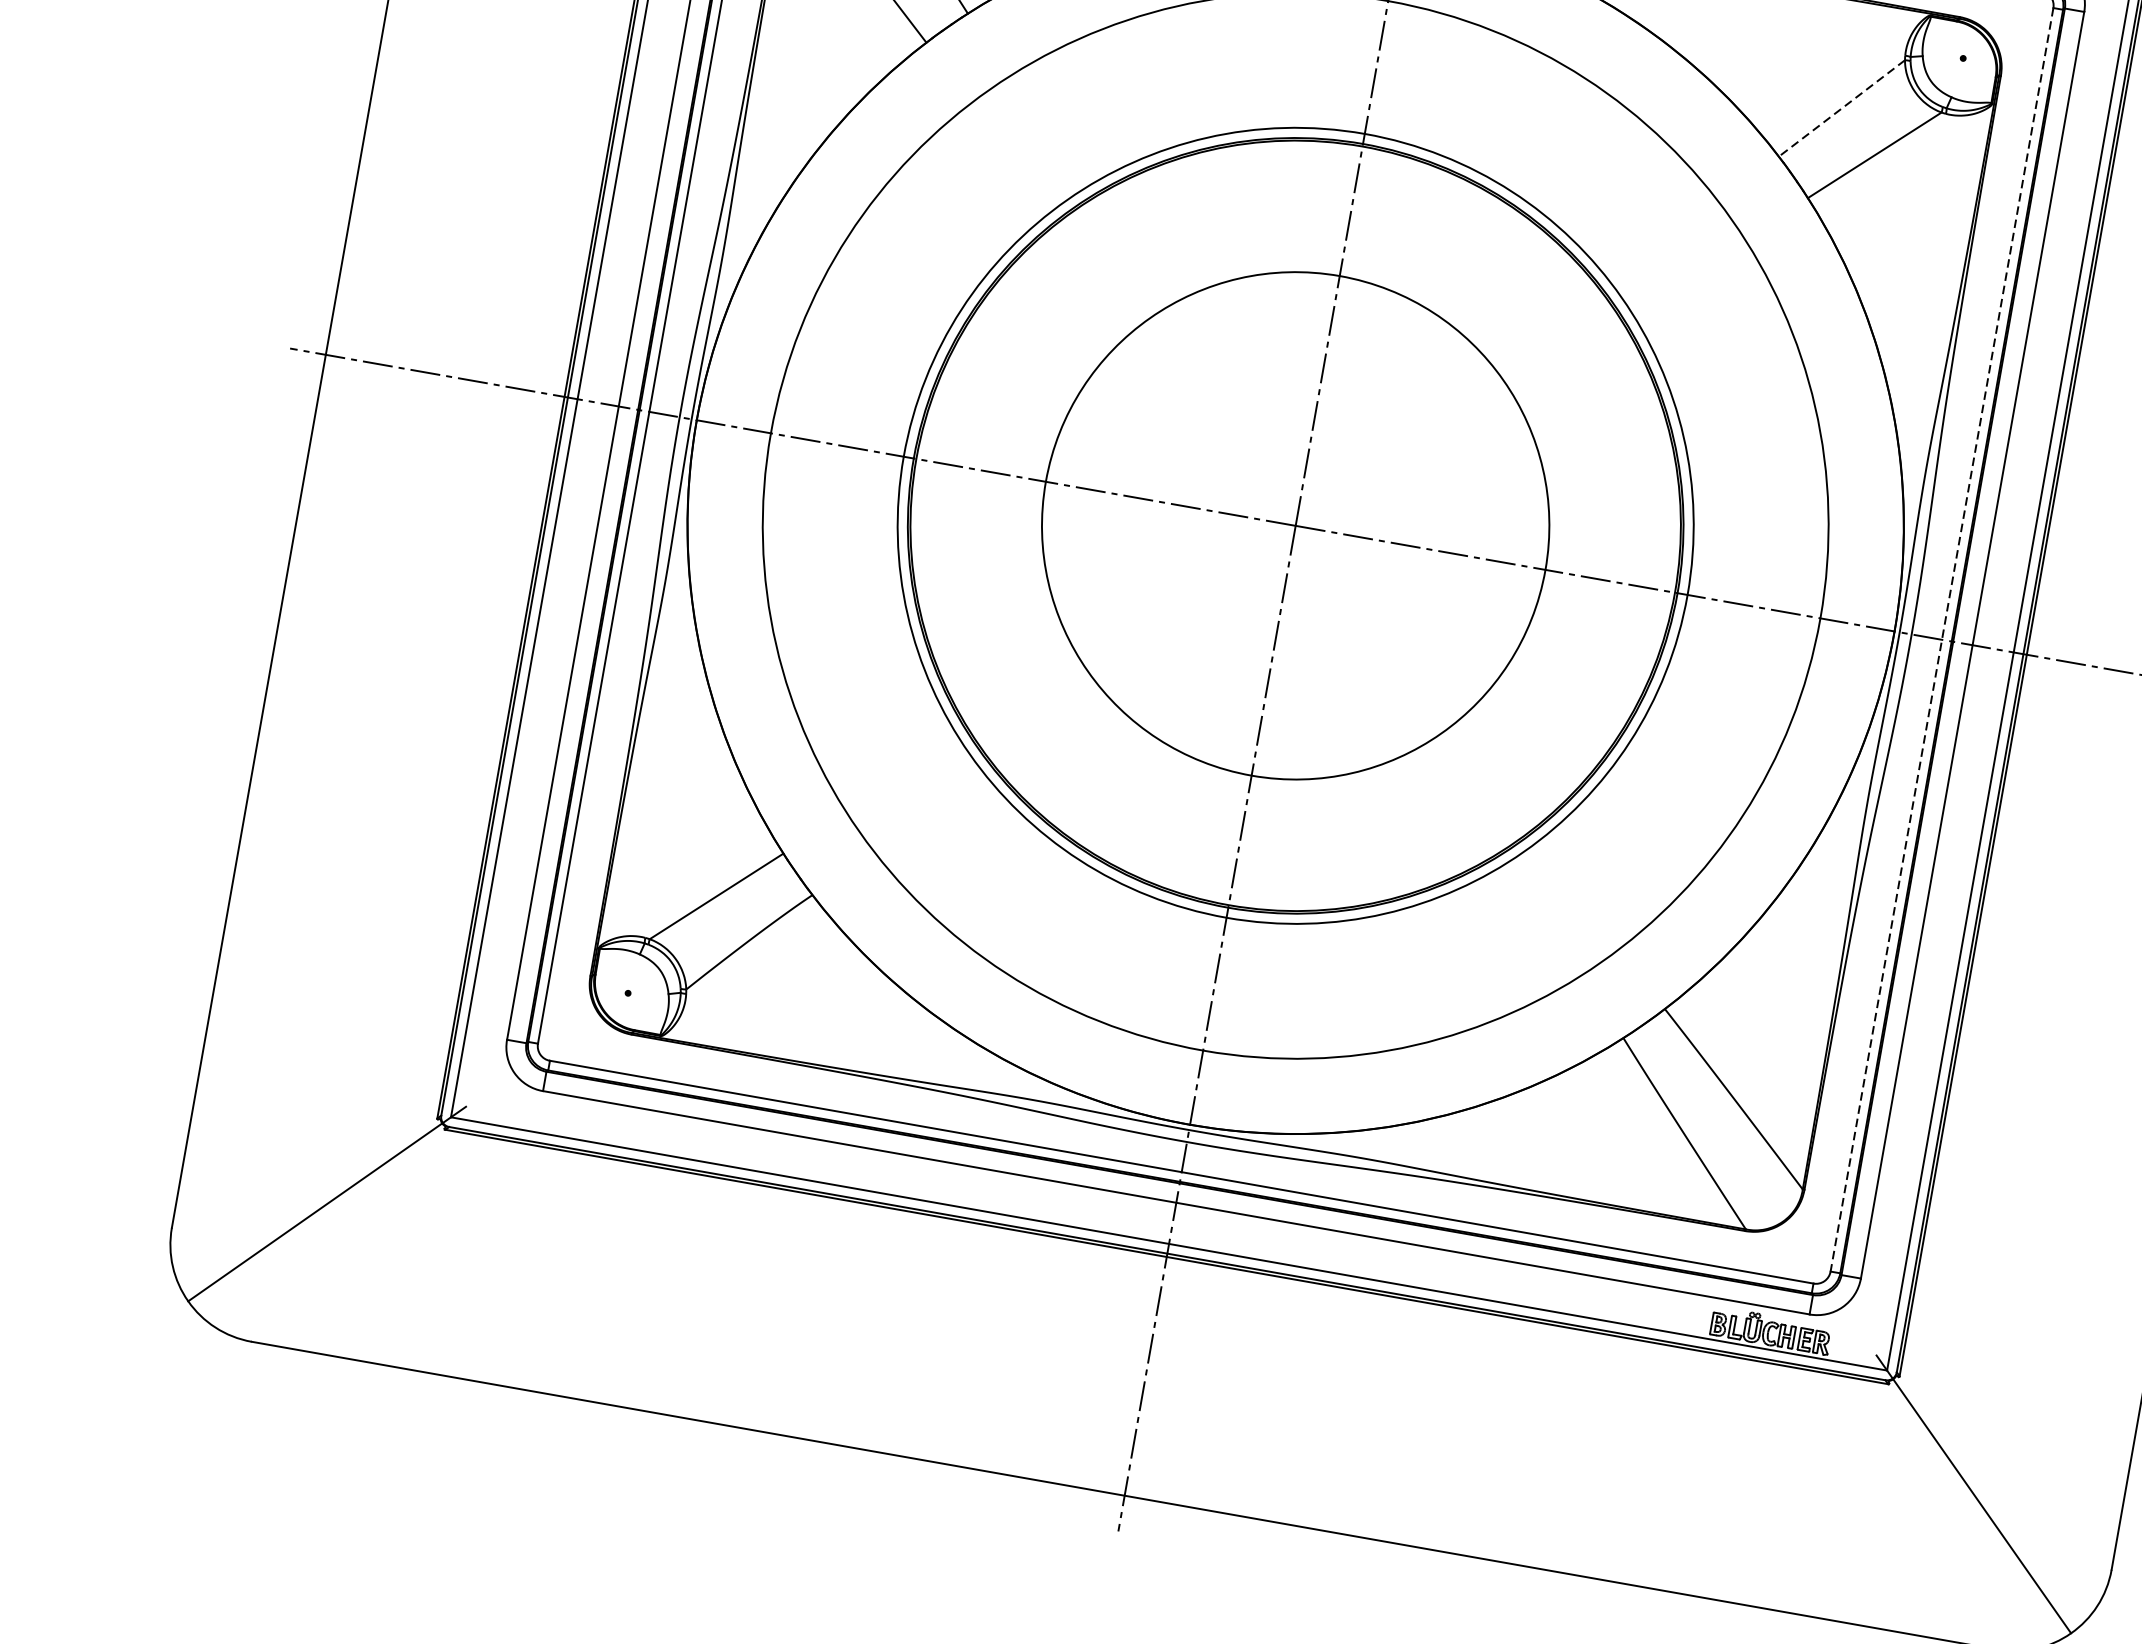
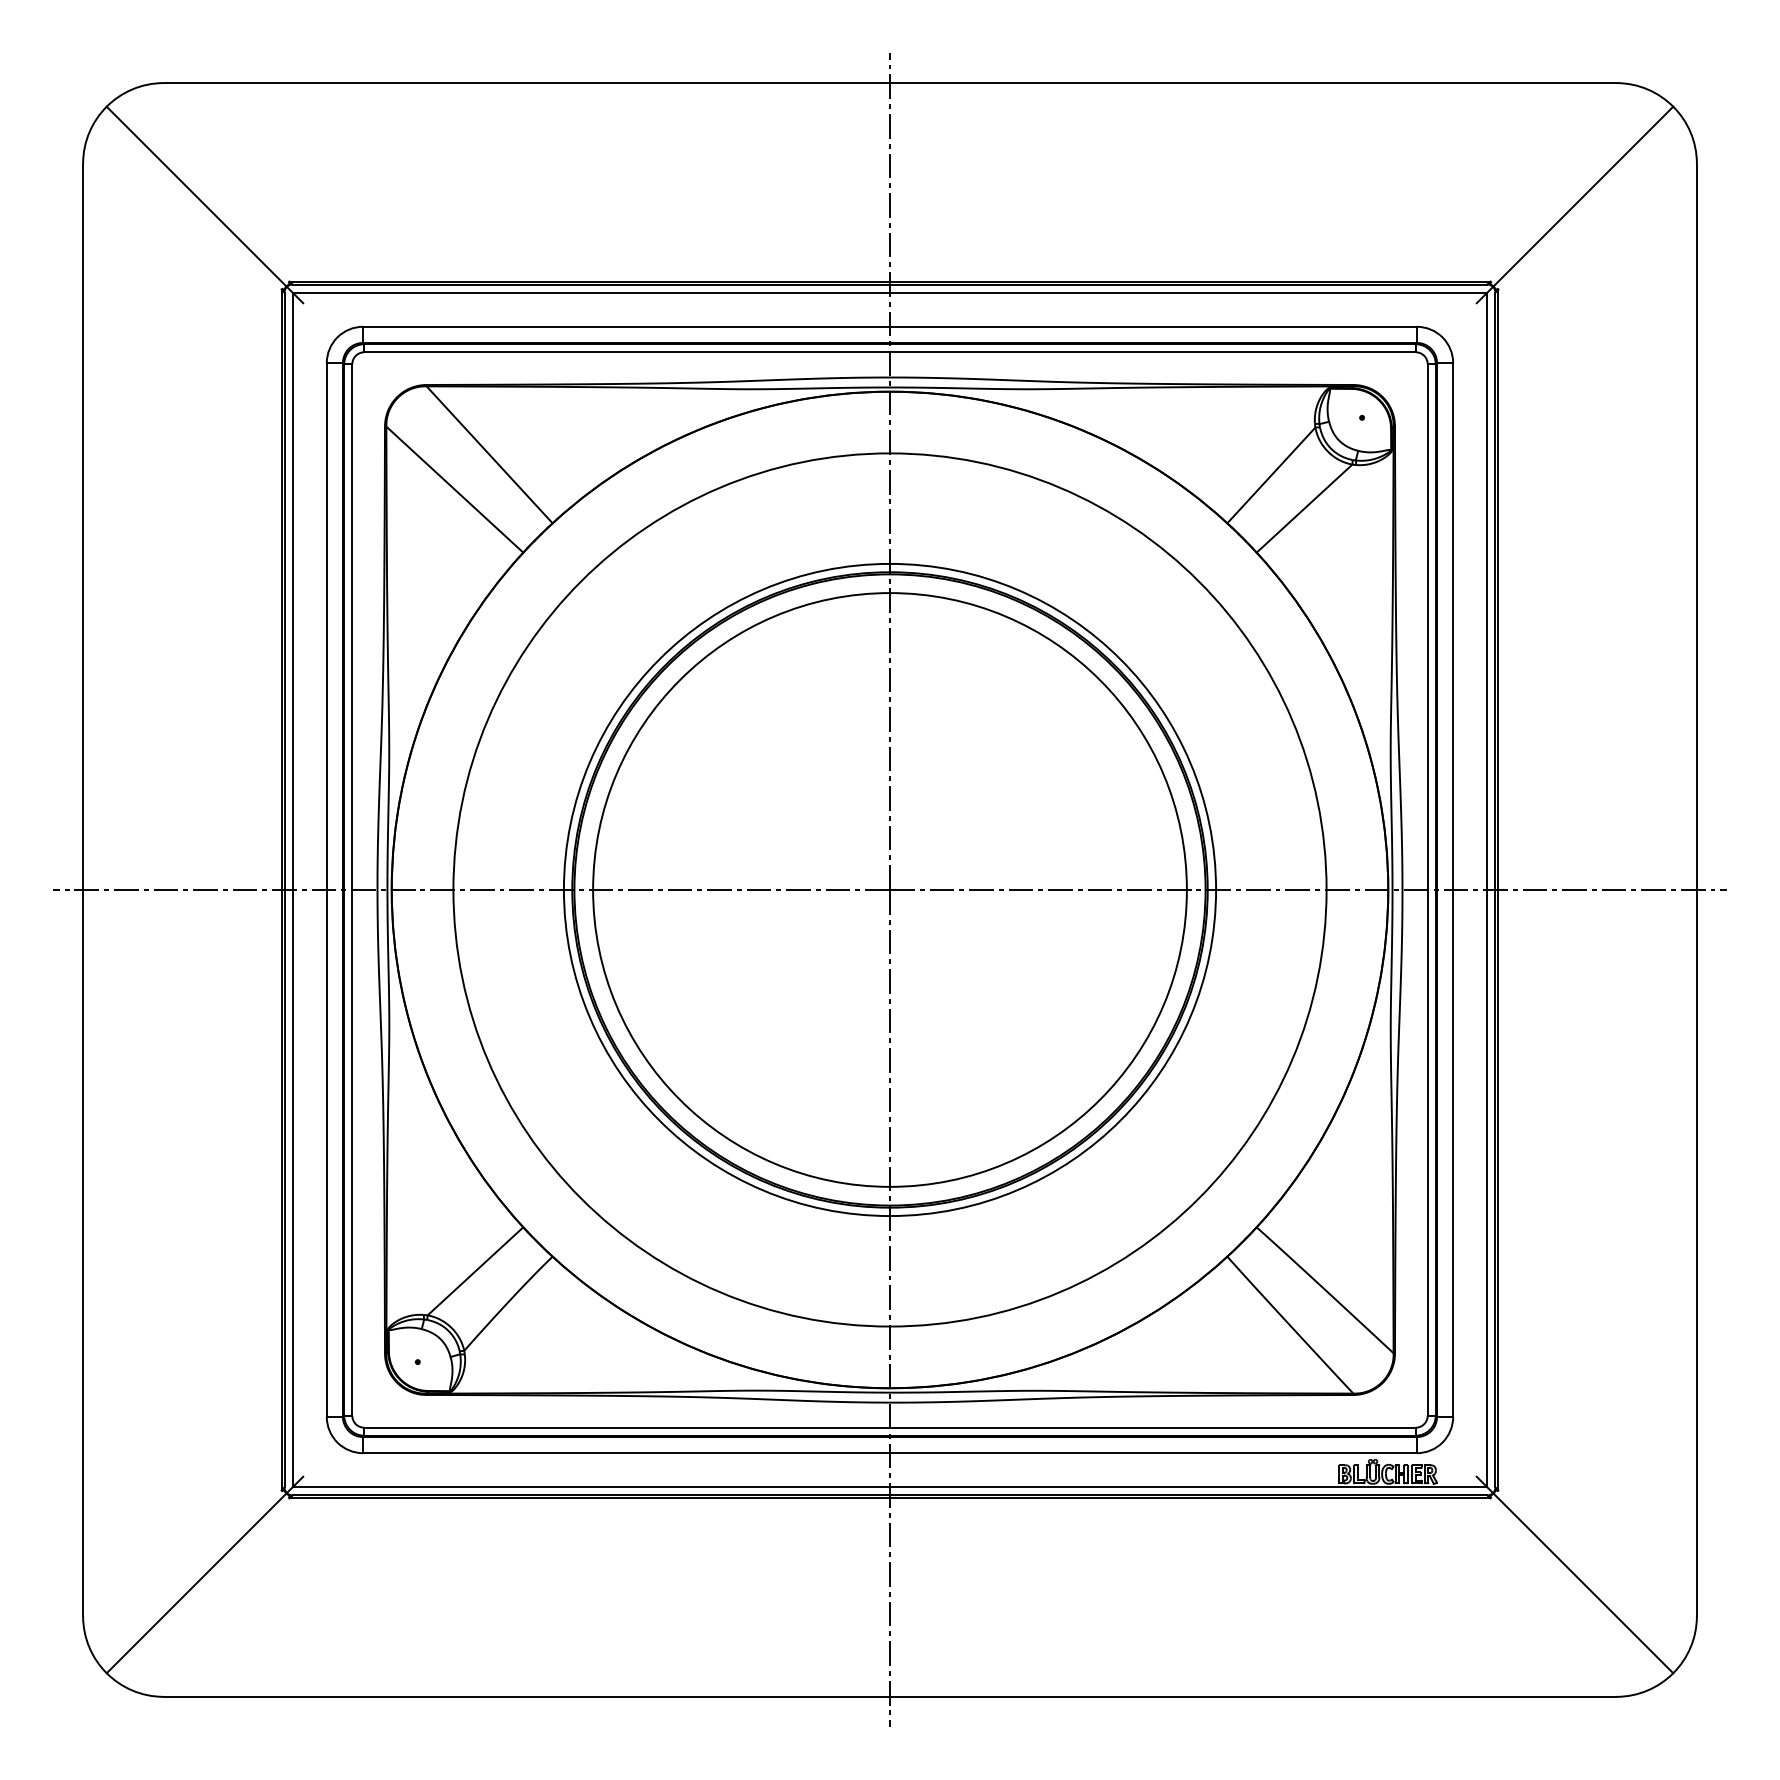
line: (1842, 108) -> (1271, 475), dashed -> solid
circle: (1295, 525) -> (889, 889), size x1.43
line: (1941, 639) -> (1427, 889), dashed -> solid

